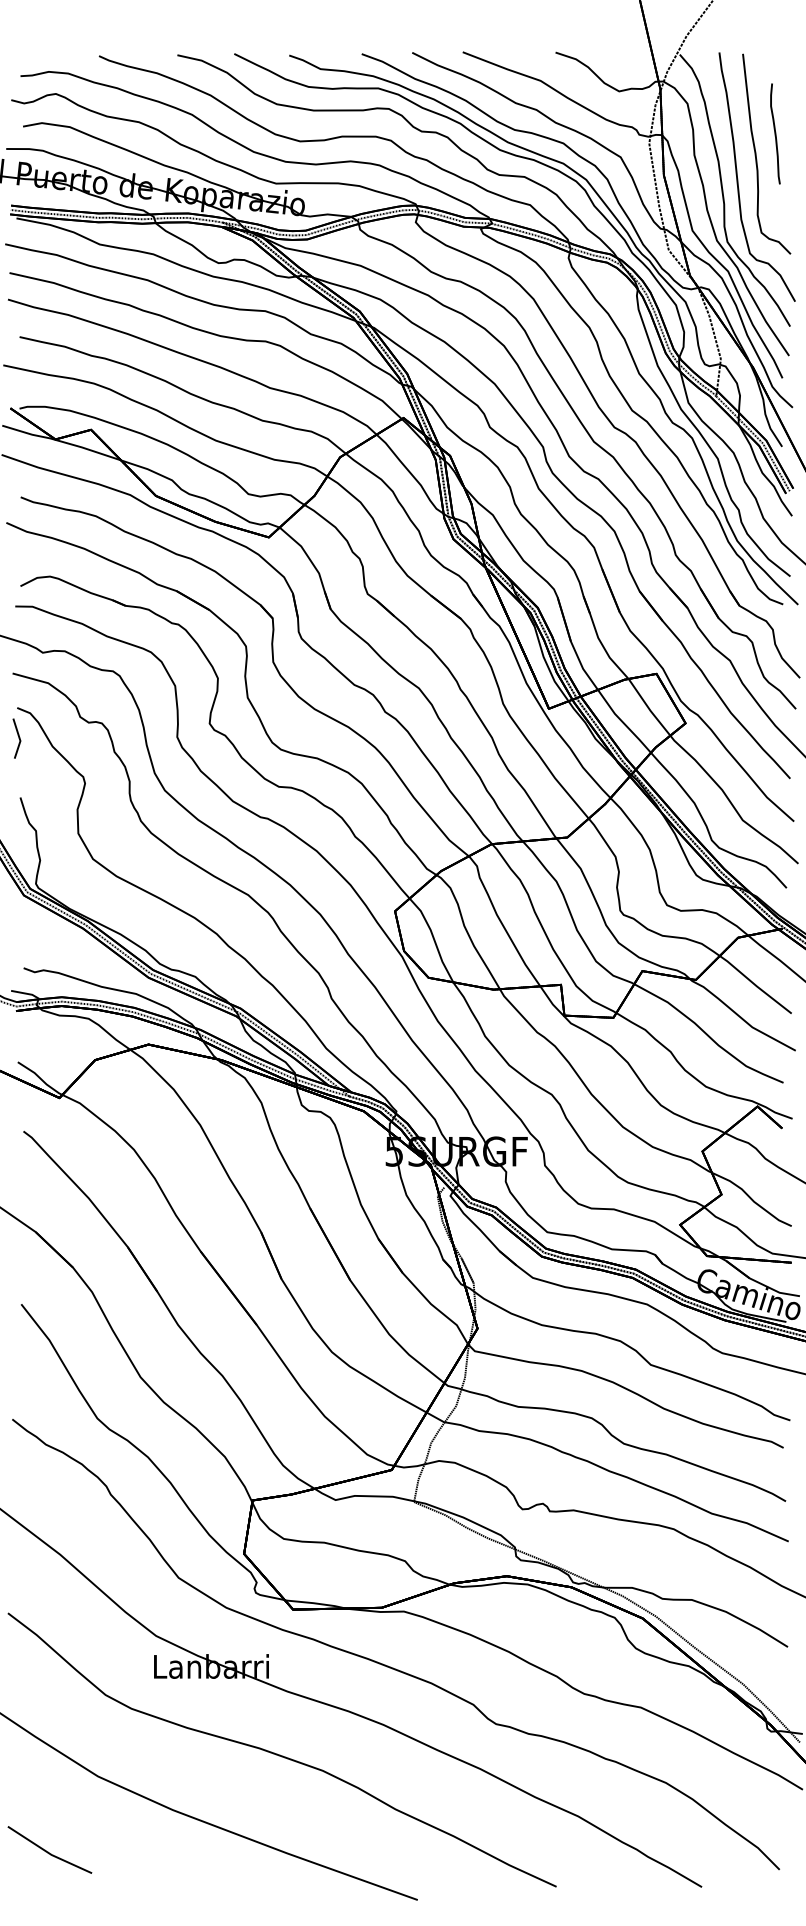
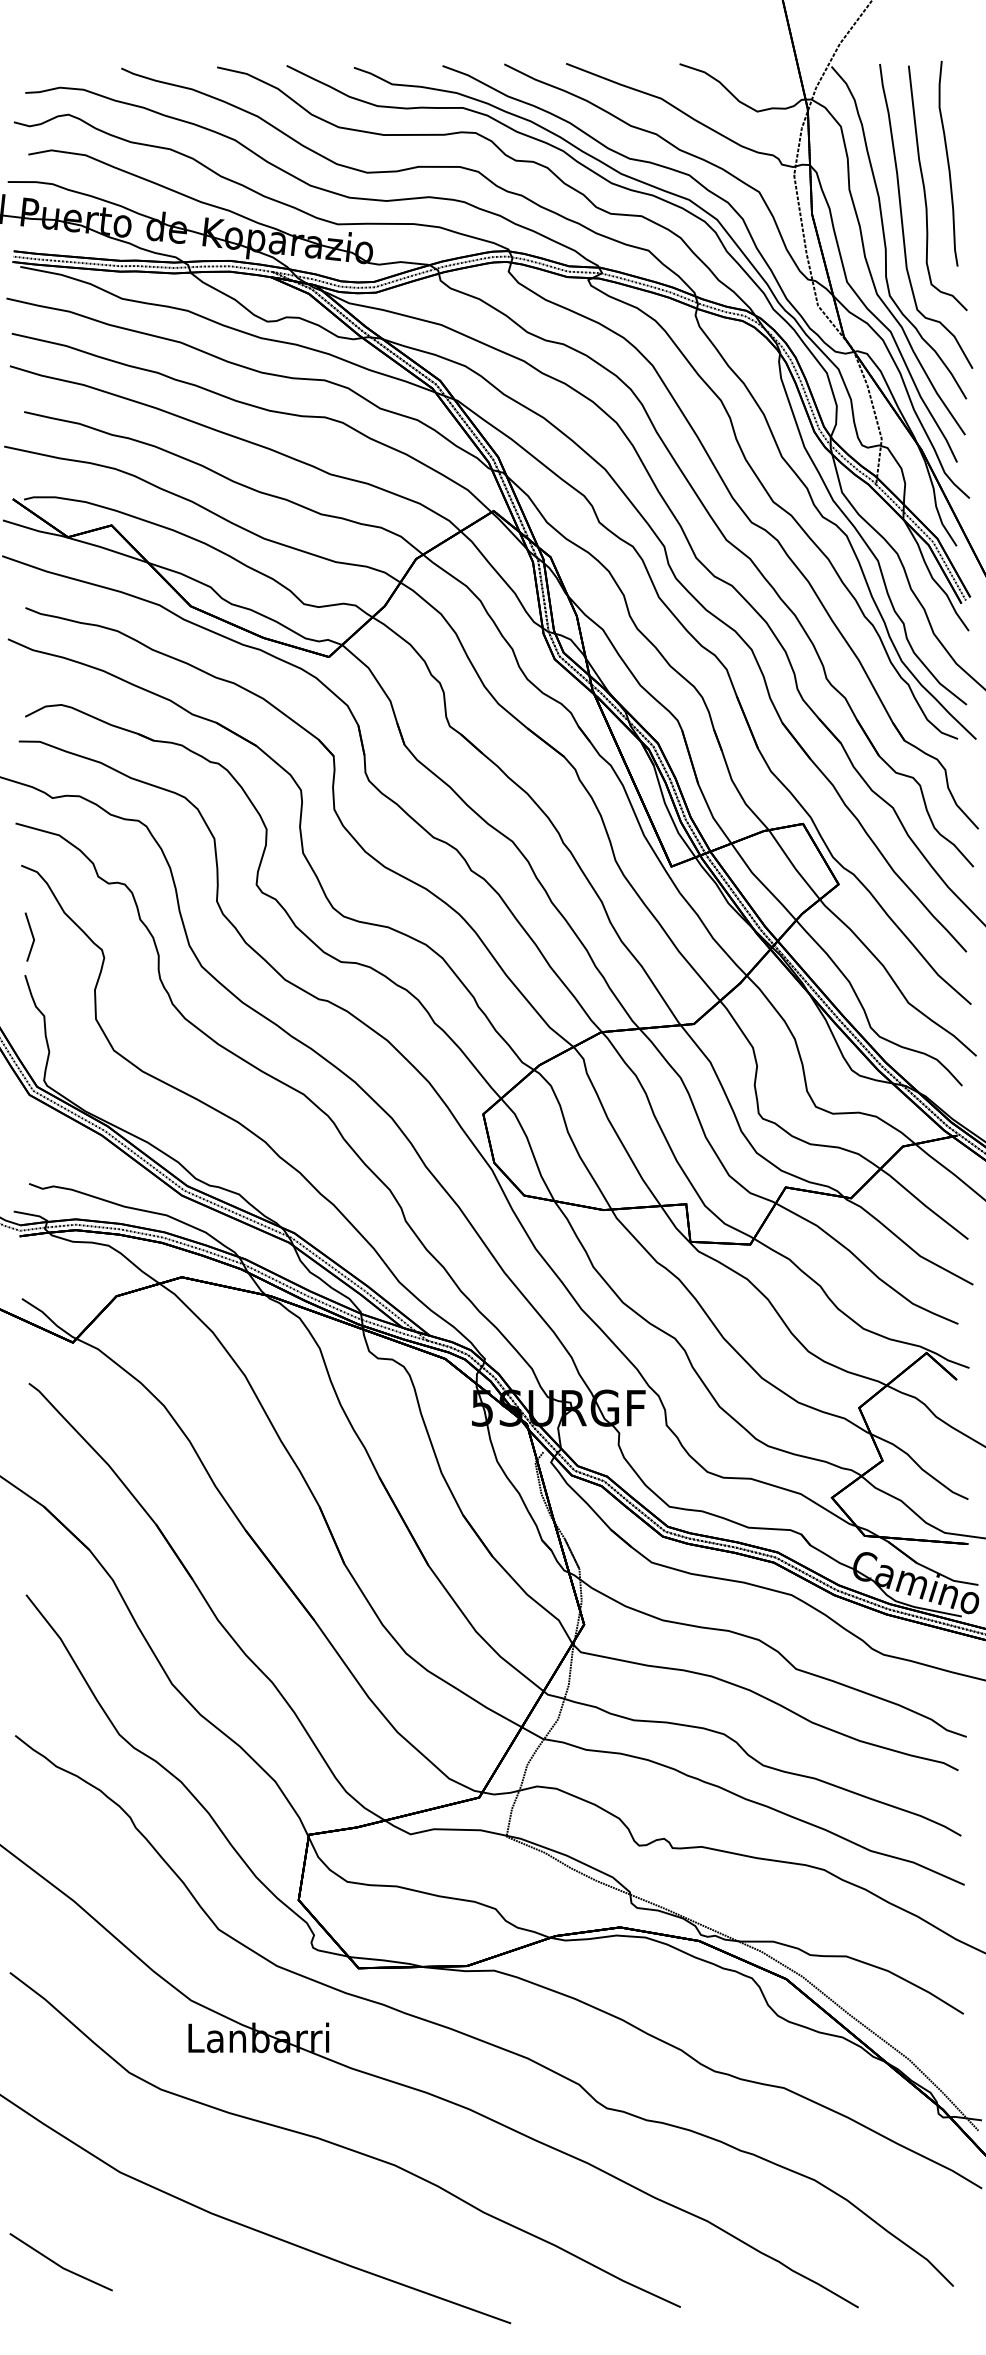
part: (775, 133) -> (948, 163), size x1.67
line: (18, 737) -> (31, 935), moved

